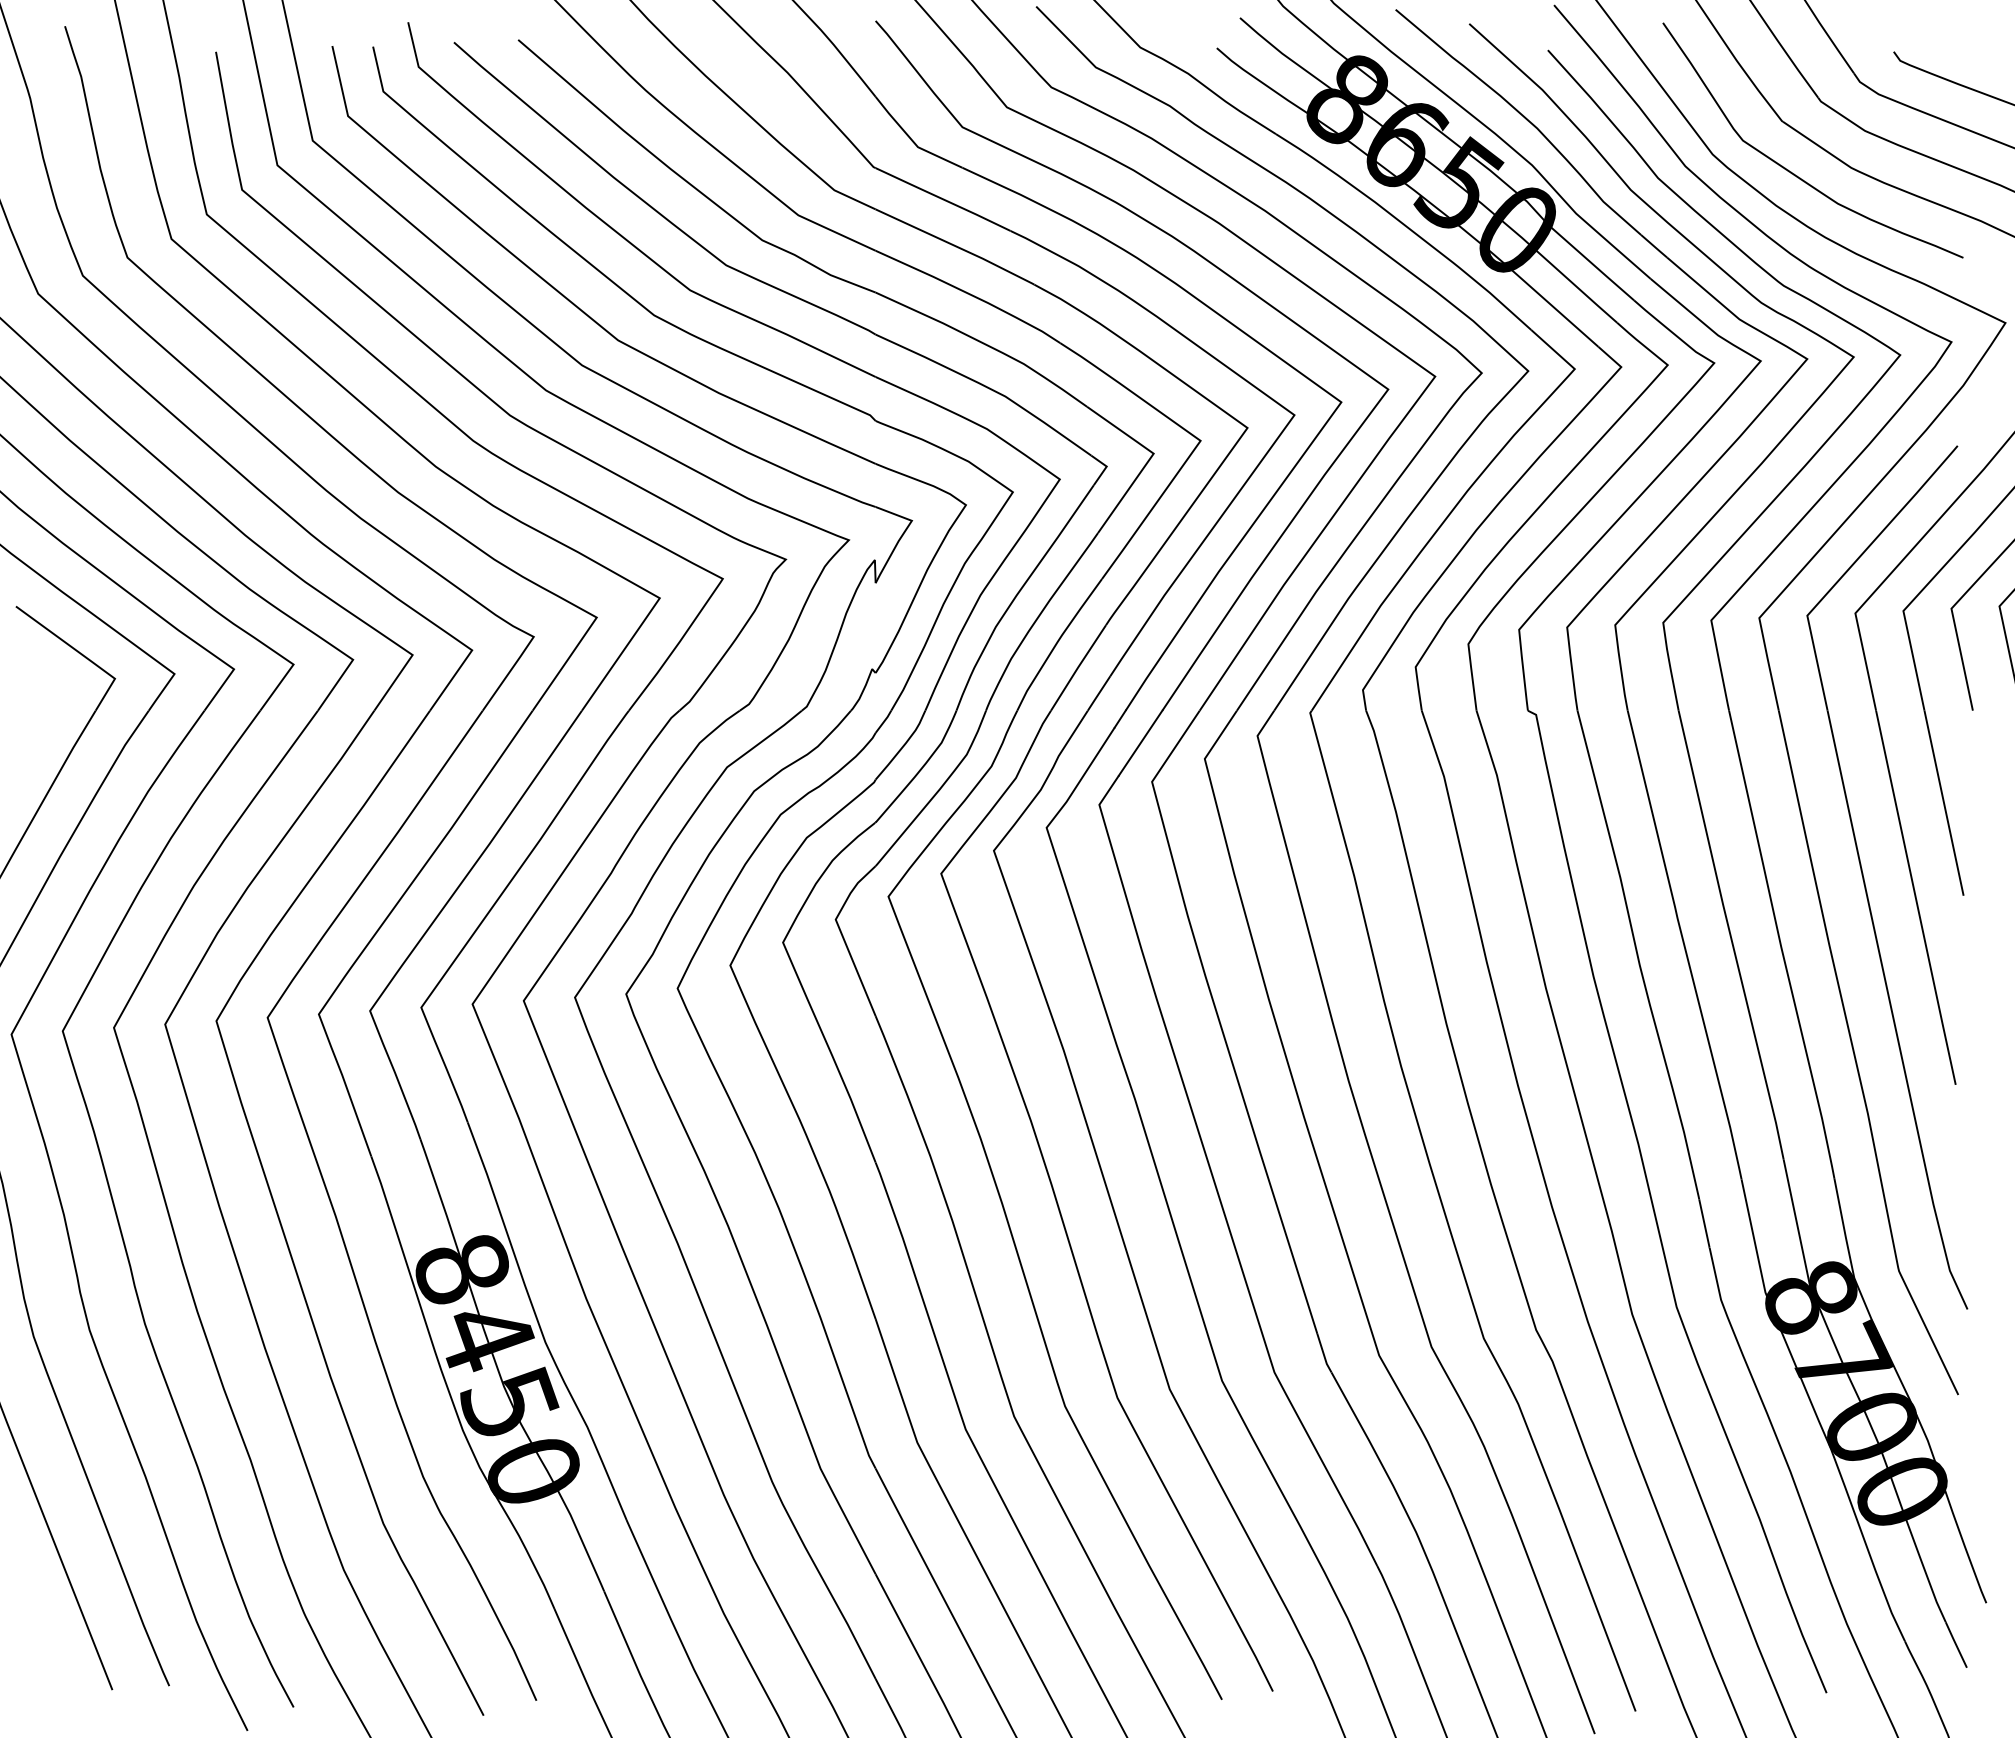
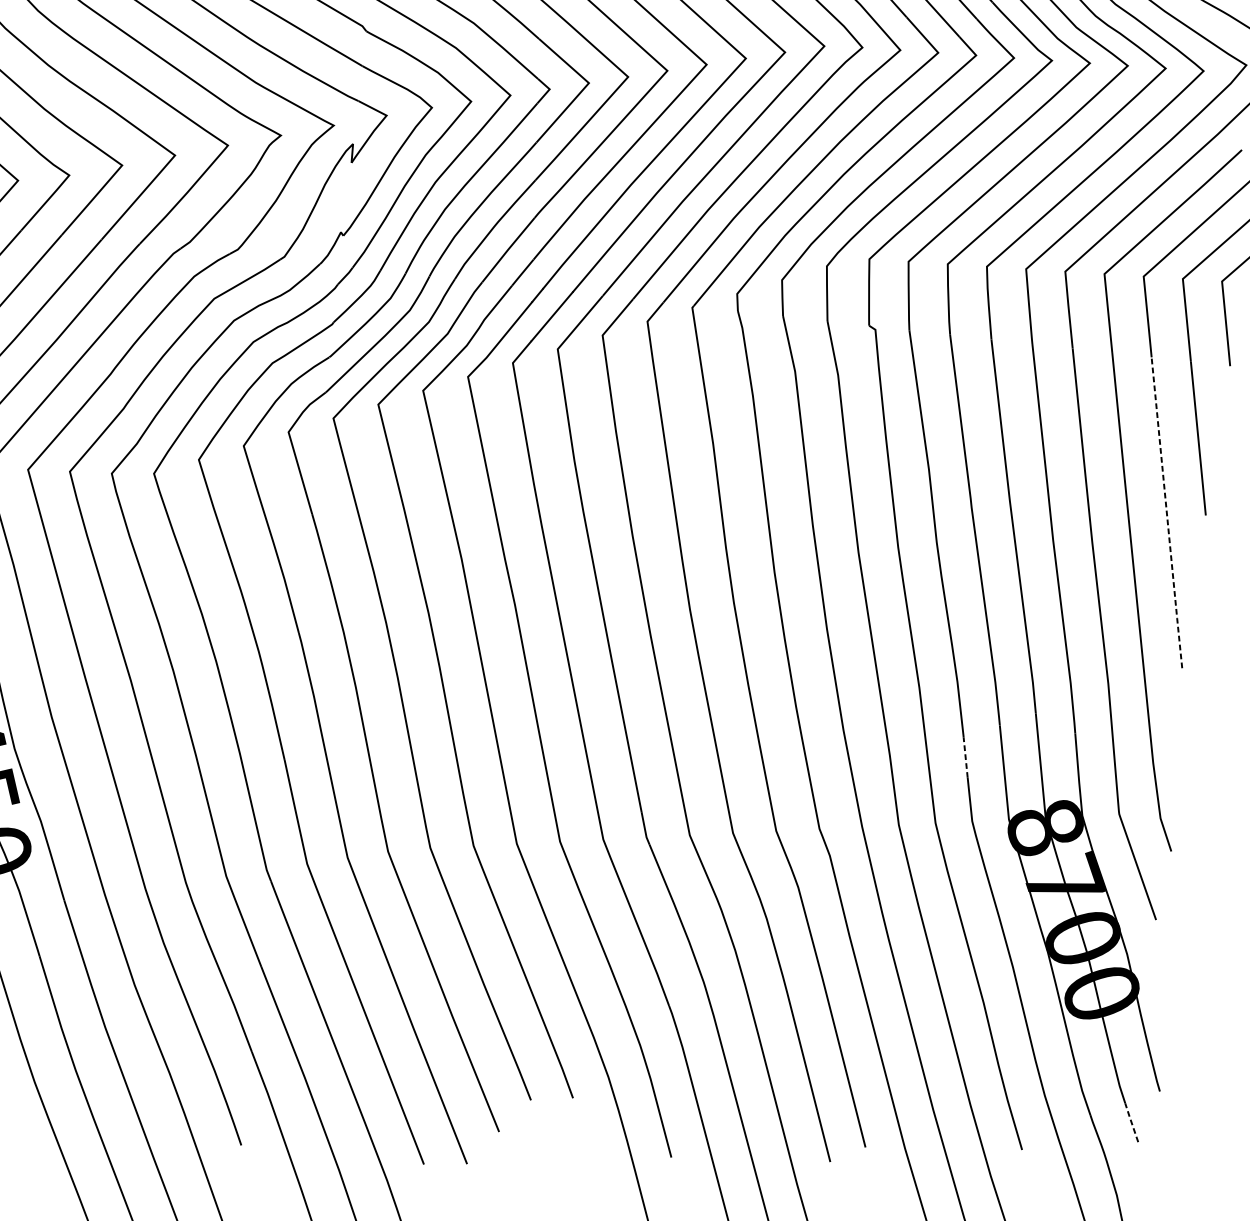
line: (1915, 898) -> (1166, 513), solid -> dashed
line: (1704, 1224) -> (965, 758), solid -> dashed
line: (1956, 1644) -> (1131, 1122), solid -> dashed

